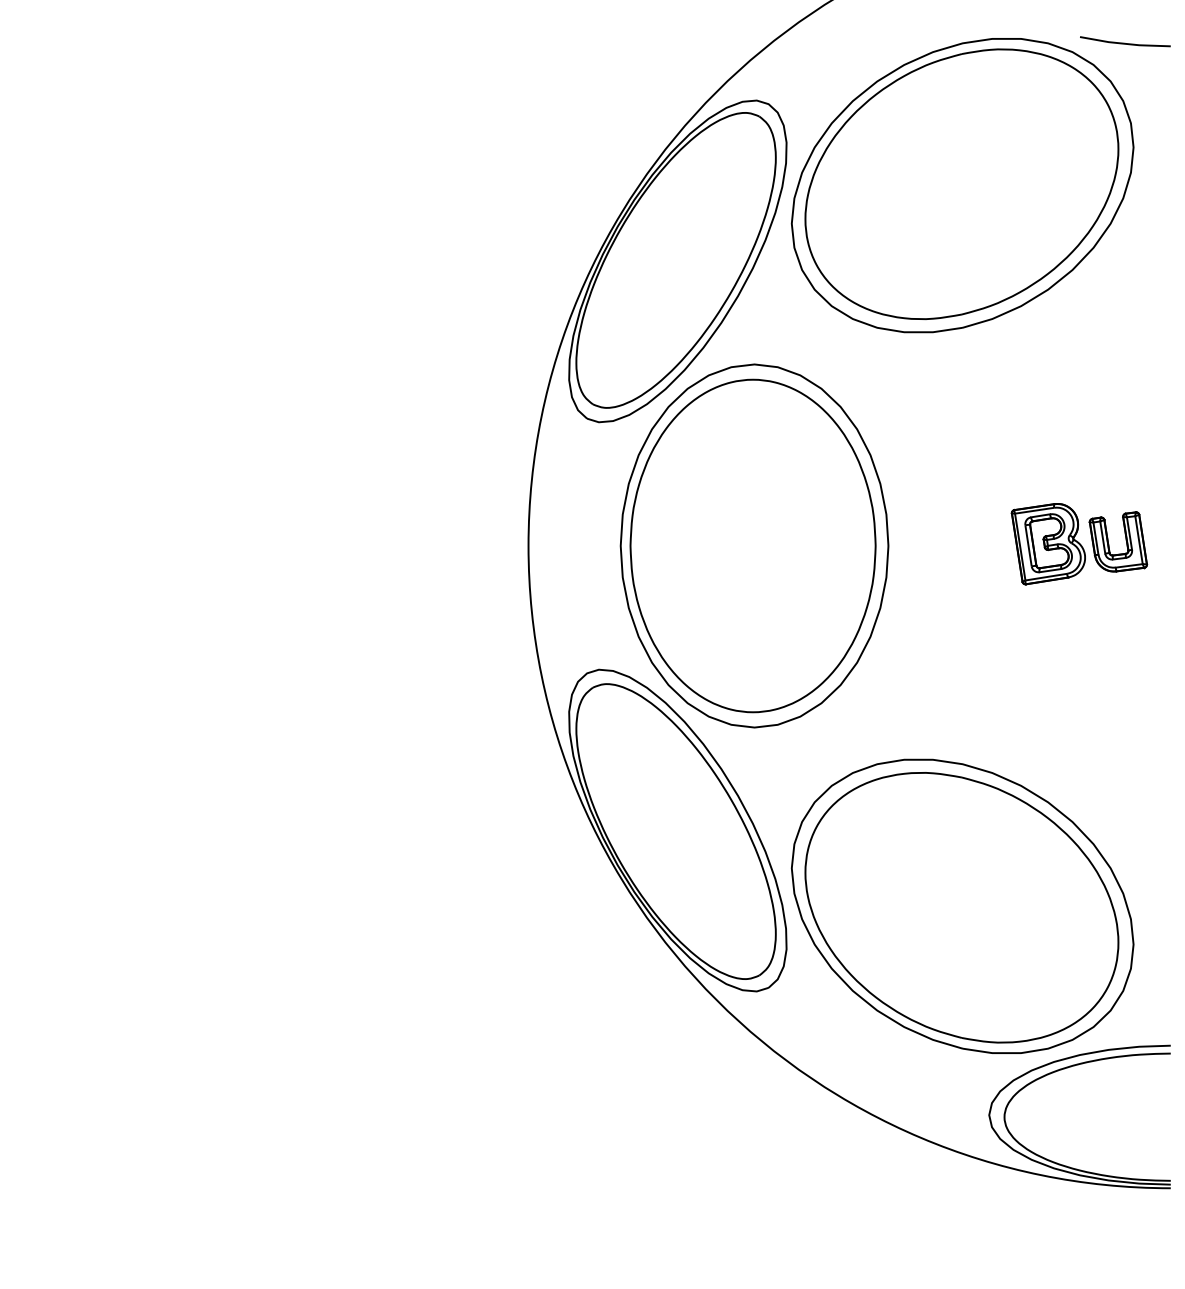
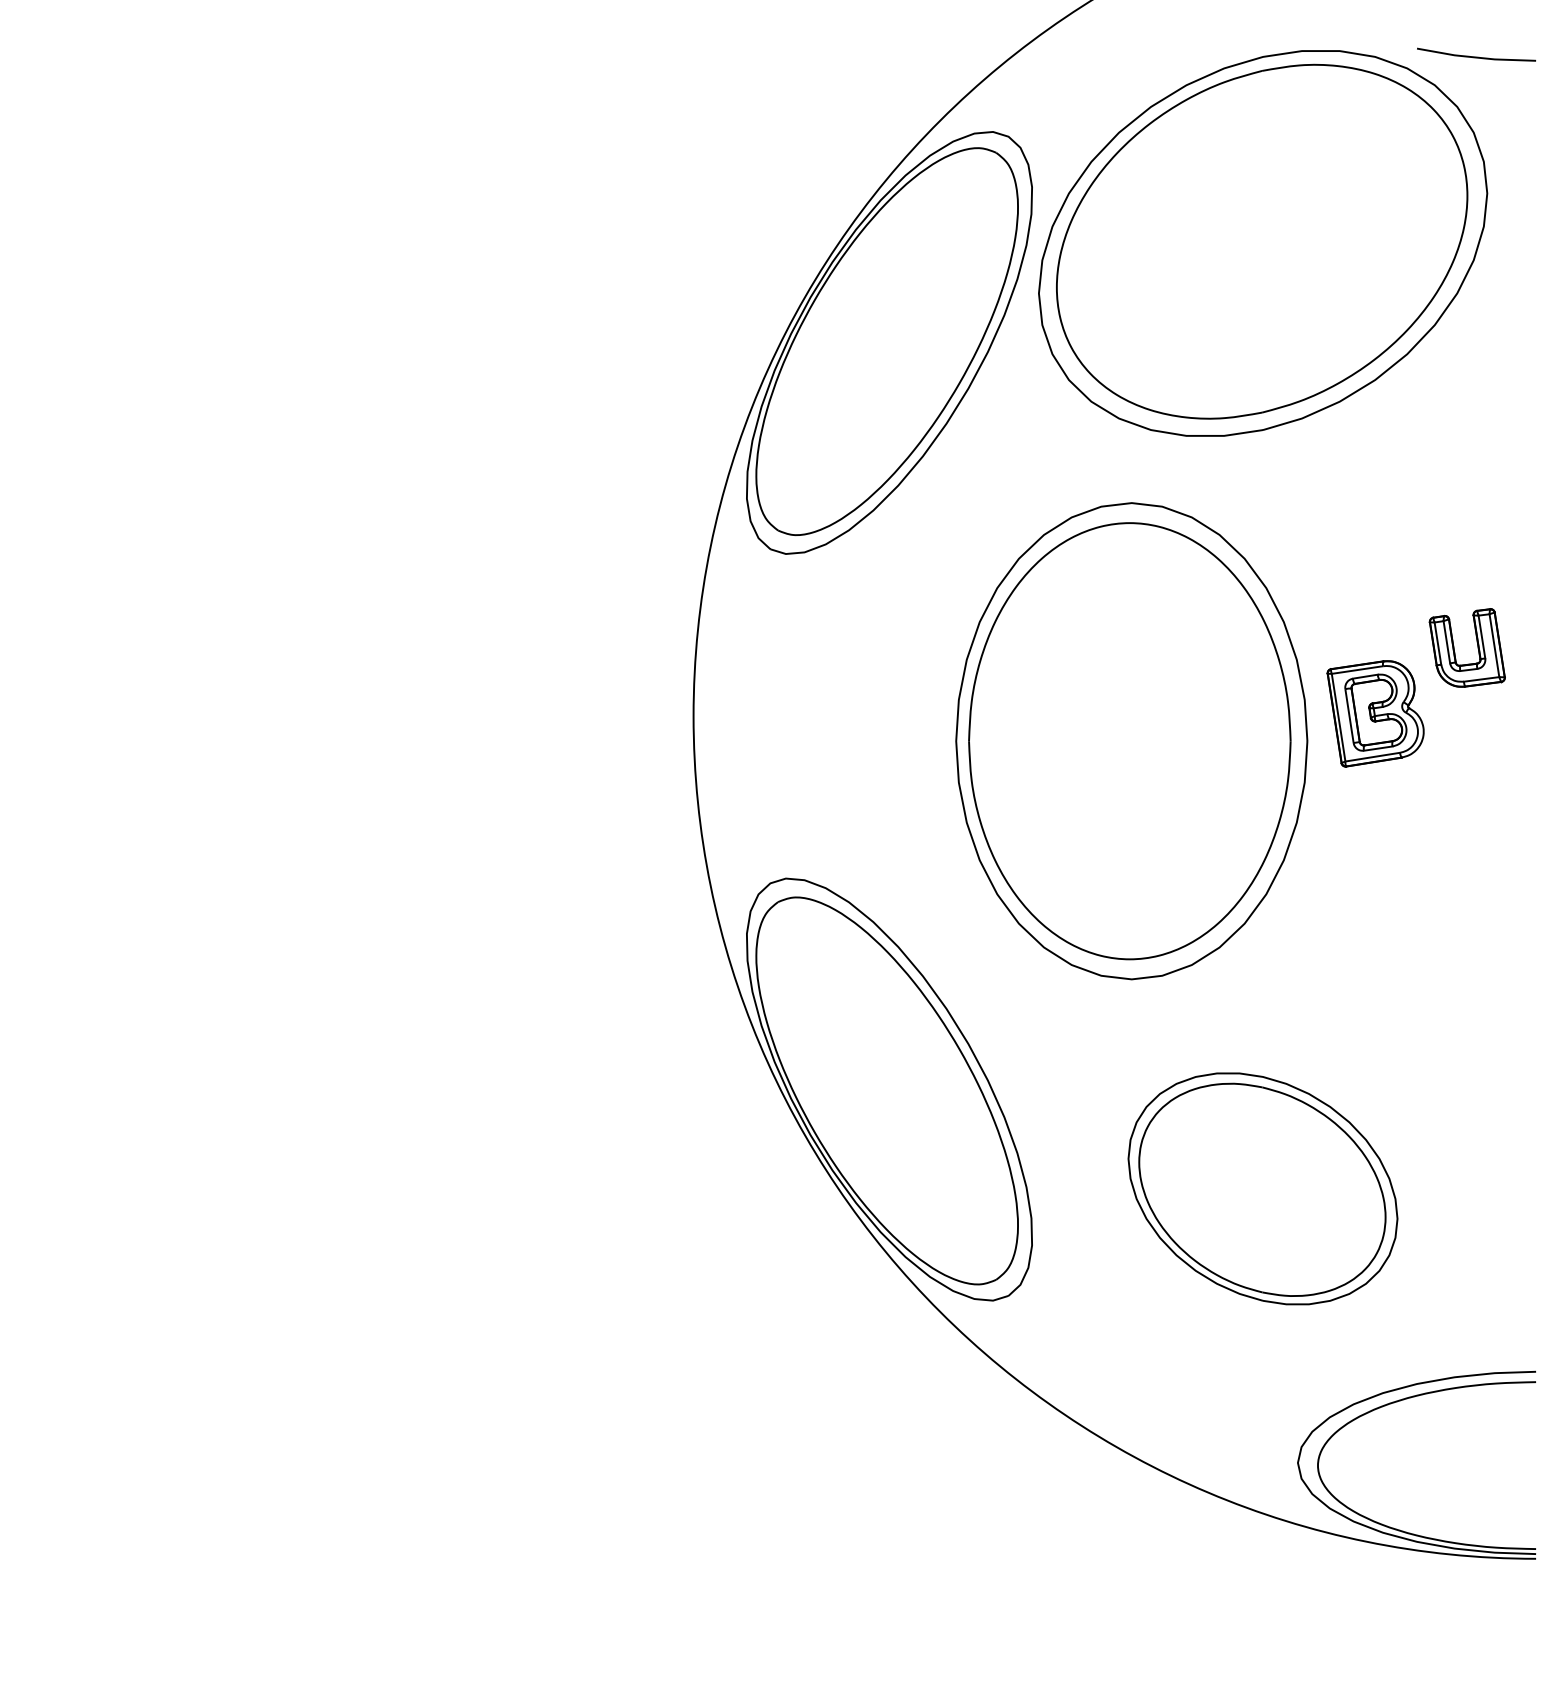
part: (1125, 540) -> (1476, 646), moved
part: (754, 545) -> (1131, 740), moved
part: (962, 905) -> (1262, 1187), size x0.6

